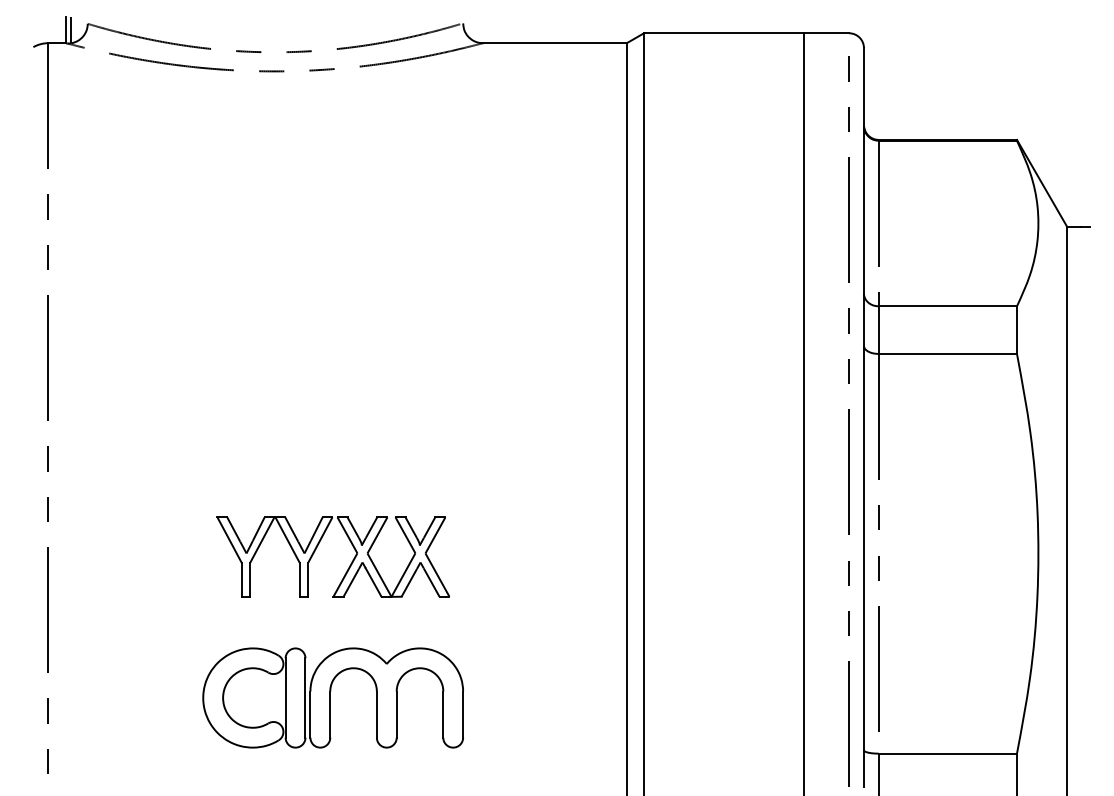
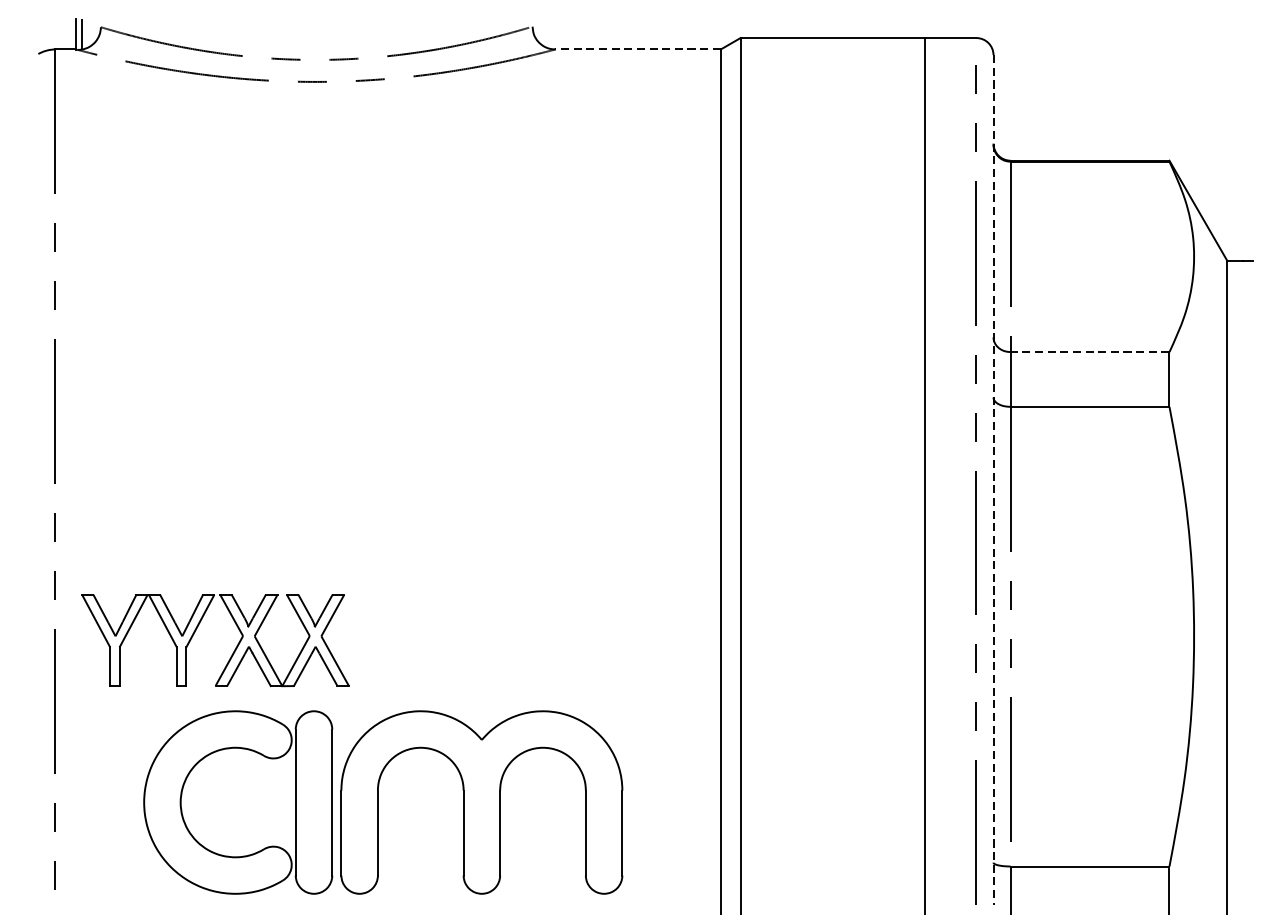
line: (554, 43) -> (637, 49), solid -> dashed
line: (947, 306) -> (1089, 352), solid -> dashed
line: (863, 417) -> (992, 479), solid -> dashed
part: (316, 549) -> (196, 631), moved
part: (332, 697) -> (382, 801), size x1.6

